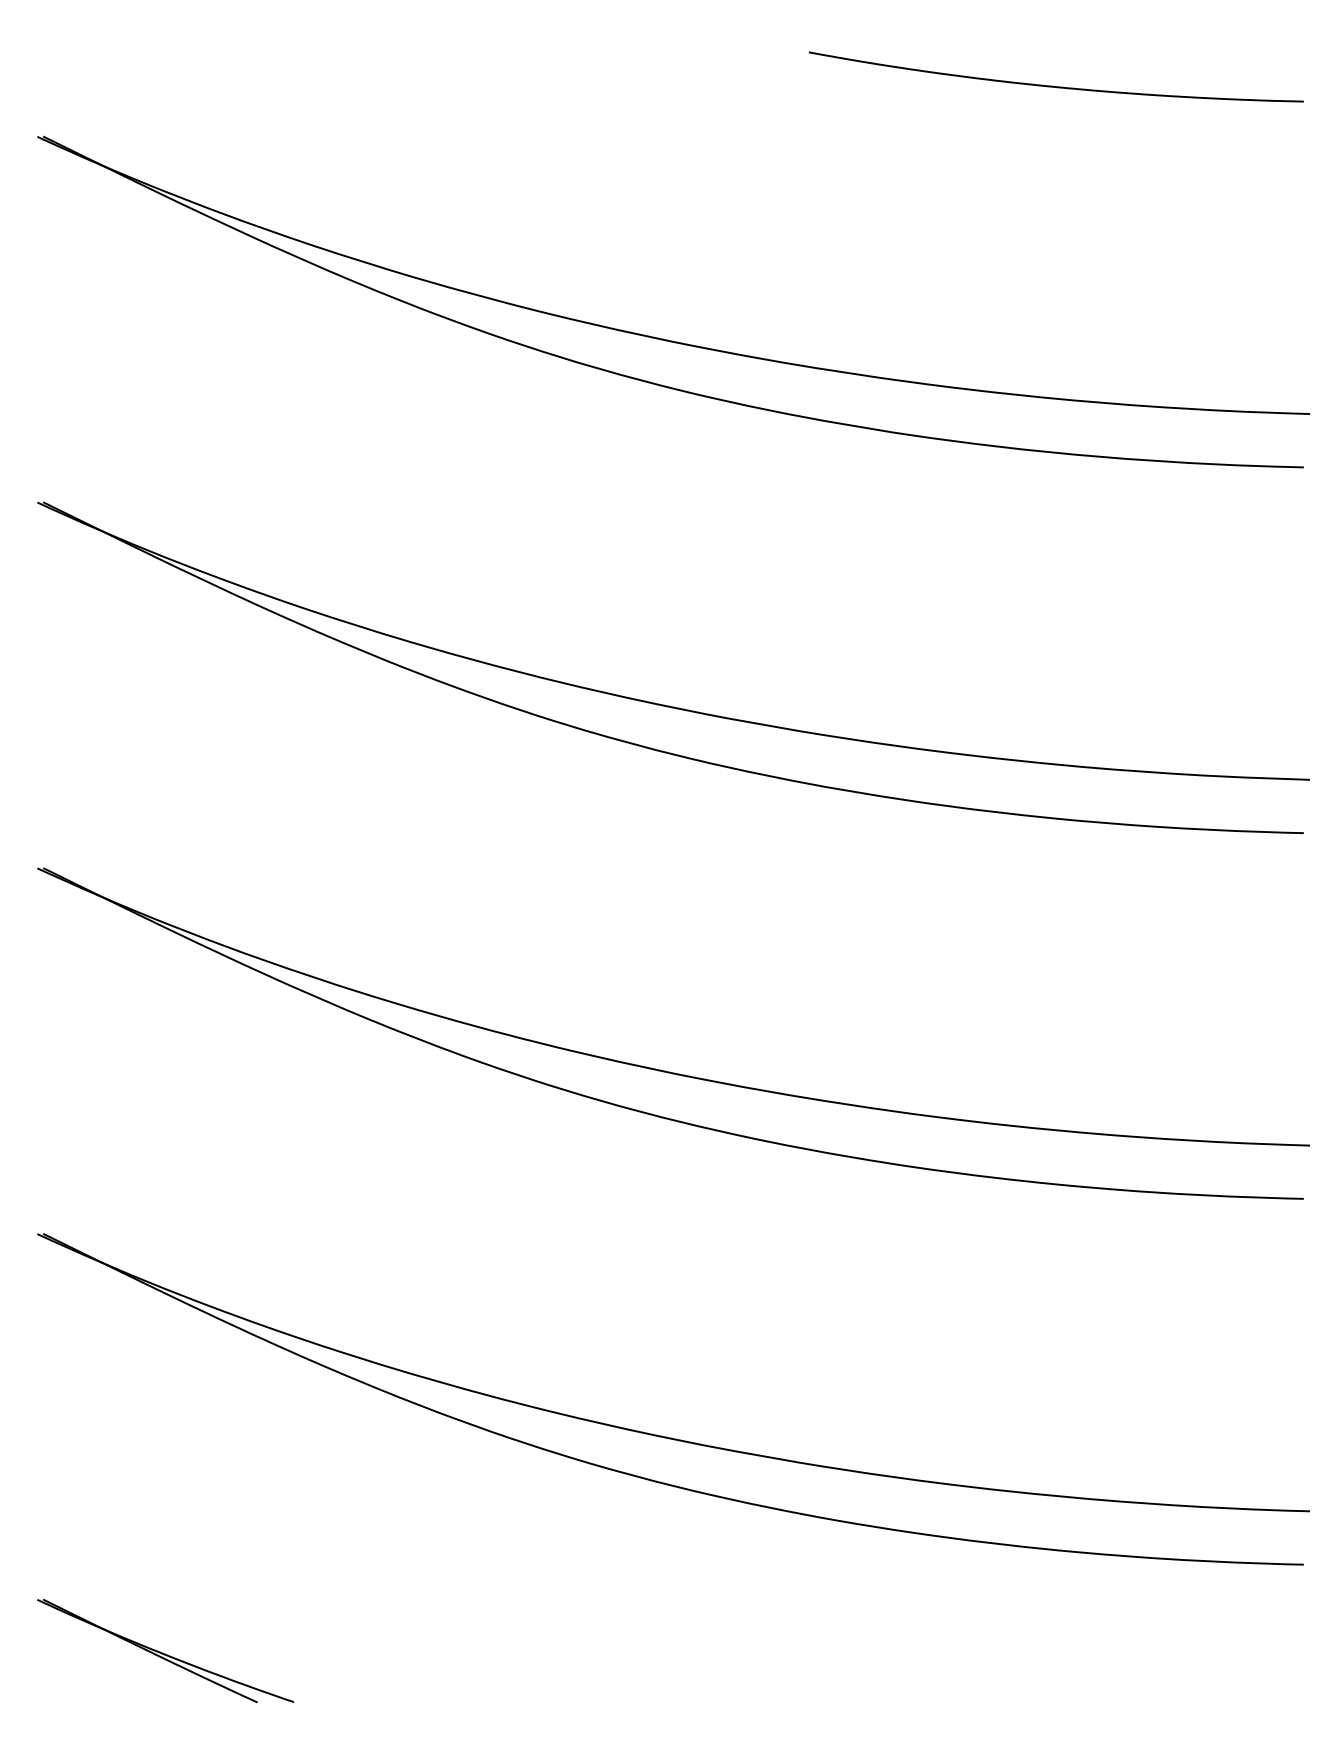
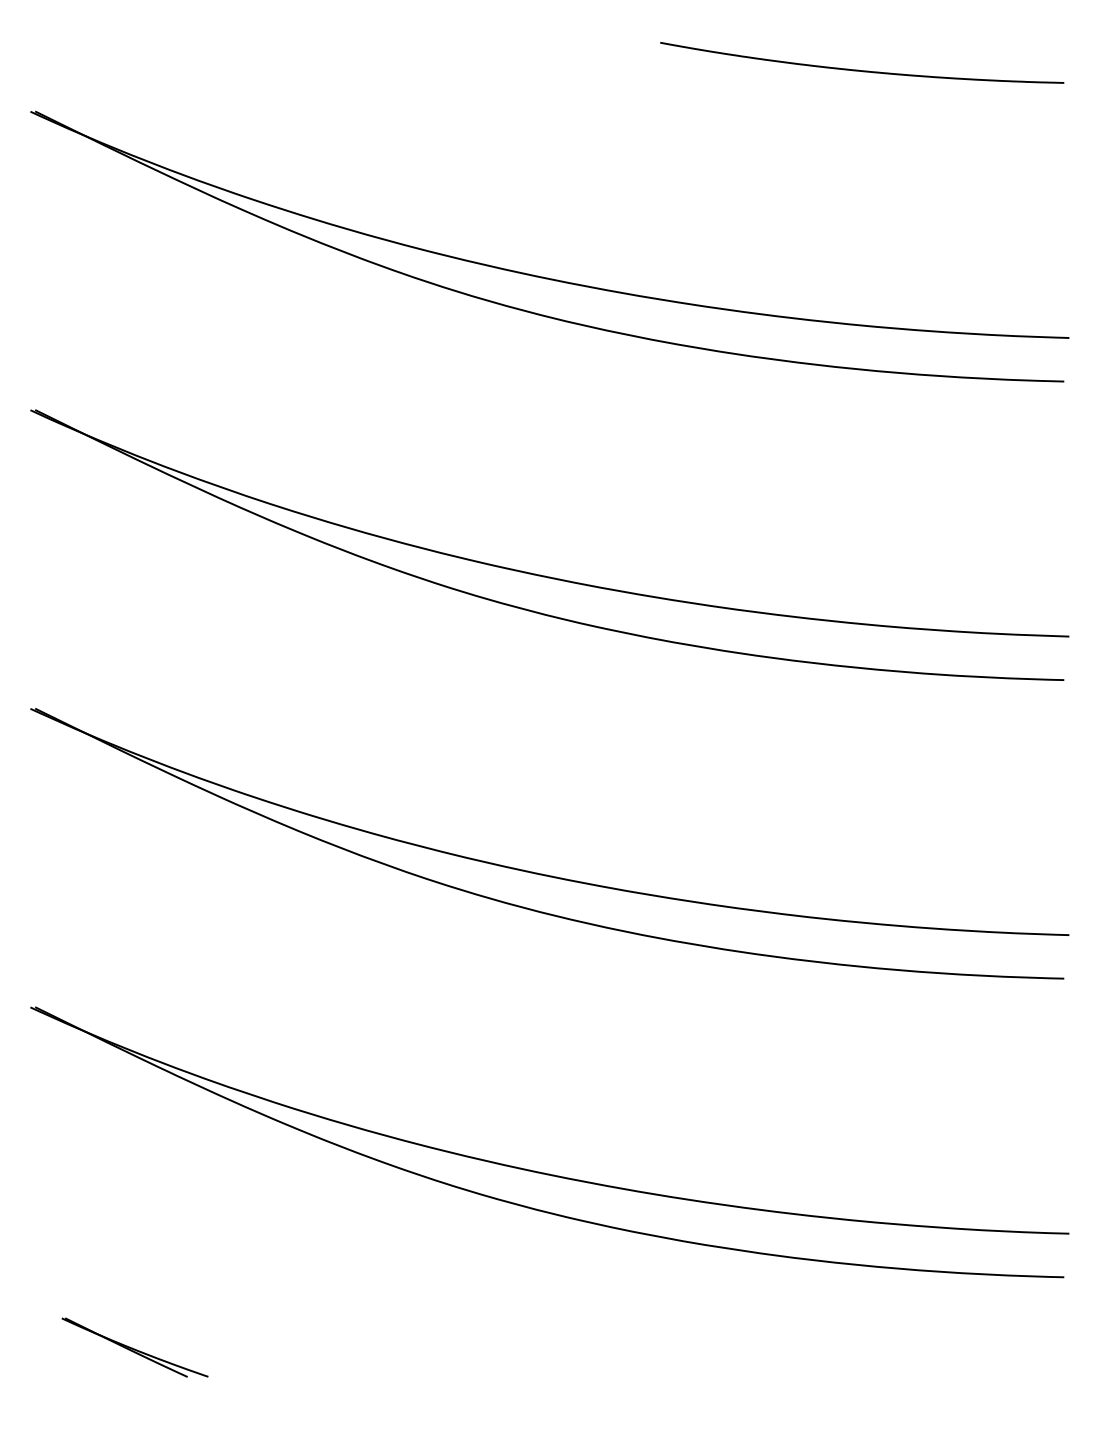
part: (165, 1650) -> (135, 1347), size x0.7

